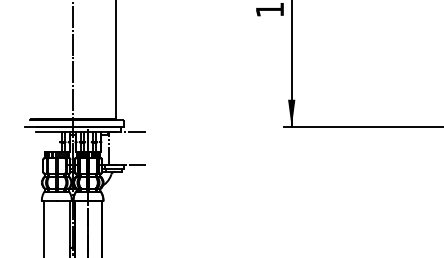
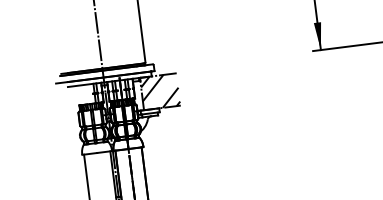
hatch: (126, 148) -> (159, 91), added

